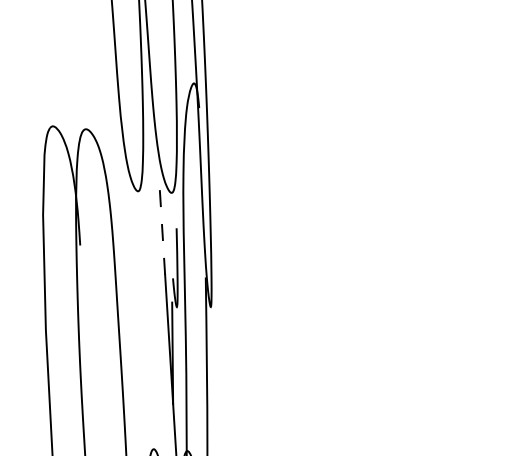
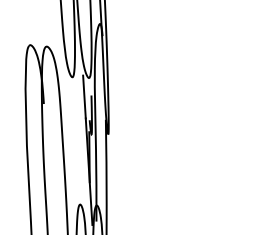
line: (162, 230) -> (84, 96), dashed -> solid

